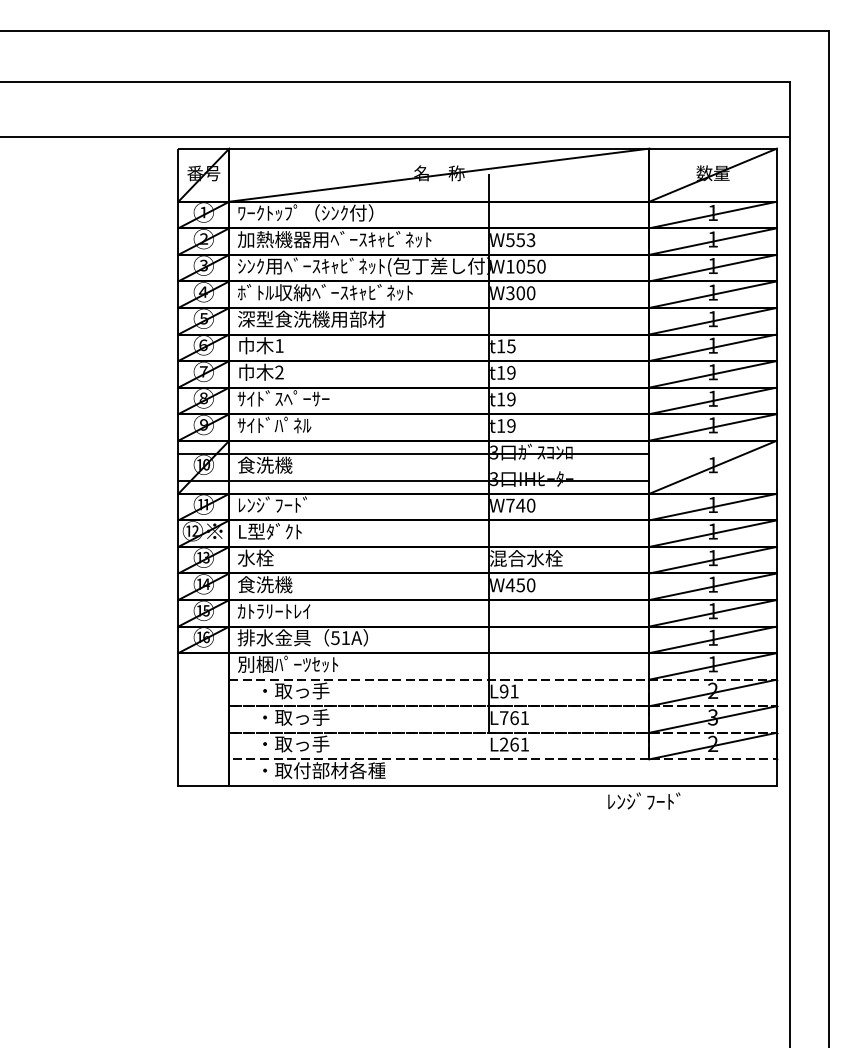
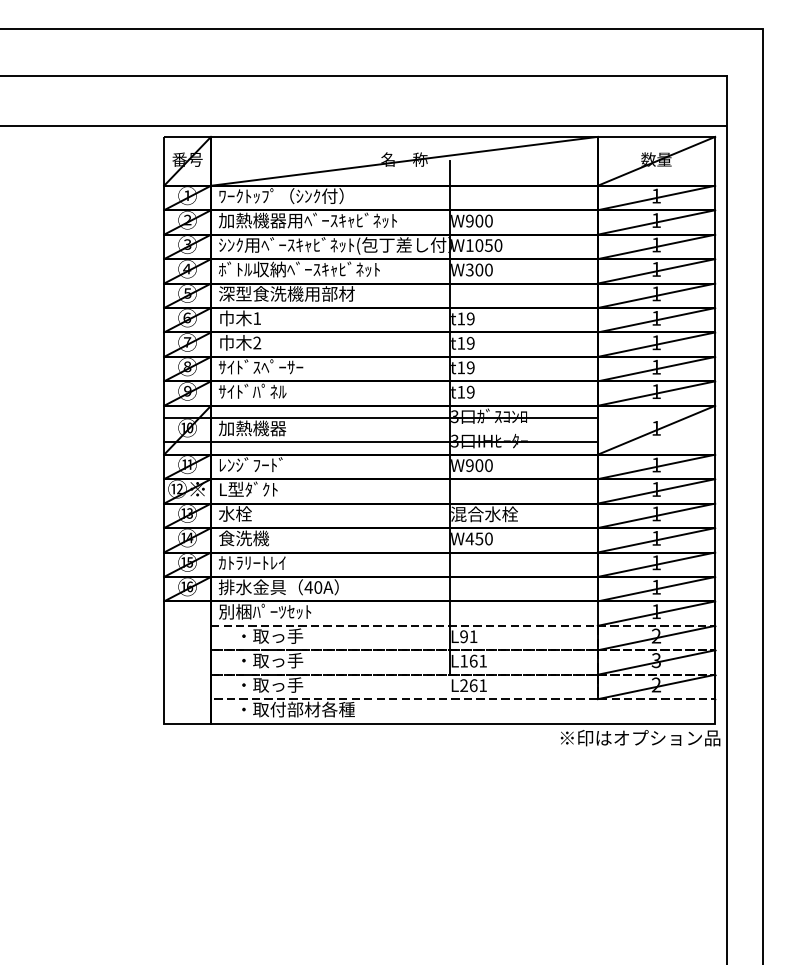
text: (520, 239) -> (479, 220), W553 -> W900
text: (511, 345) -> (470, 318), t15 -> t19
text: (274, 465) -> (252, 428), 食洗機 -> 加熱機器
text: (515, 505) -> (474, 465), W740 -> W900
text: (340, 638) -> (313, 587), 51A -> 40A
text: (504, 718) -> (464, 661), L761 -> L161
text: (695, 800) -> (640, 737), ﾚﾝｼﾞﾌｰﾄﾞ -> ※印はオプション品

